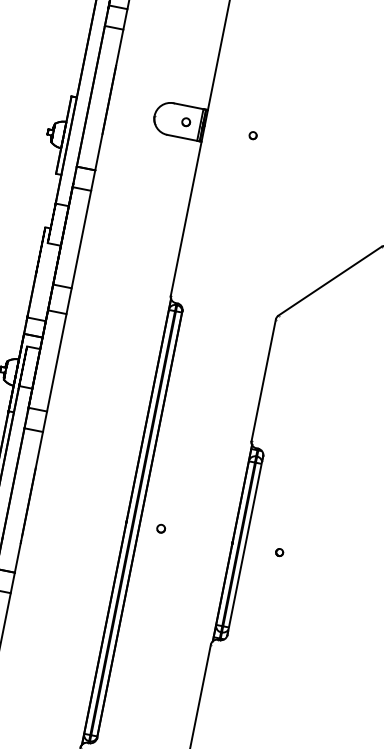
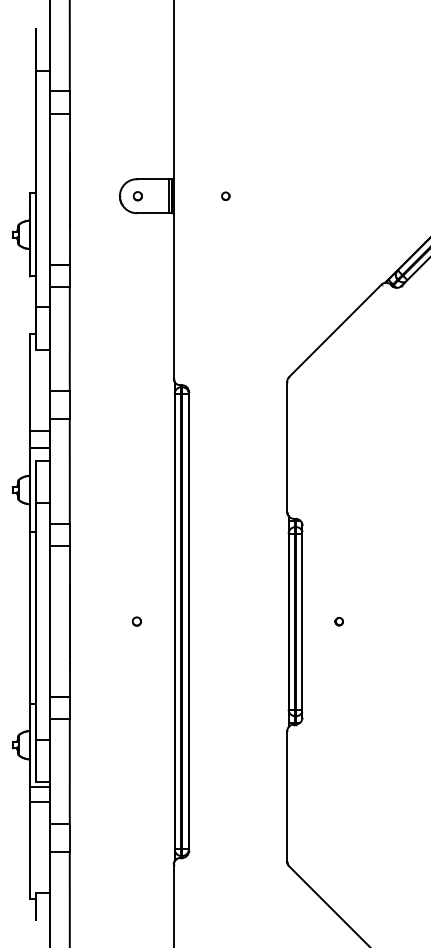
part: (185, 122) -> (137, 196), moved
part: (160, 528) -> (136, 621), moved

